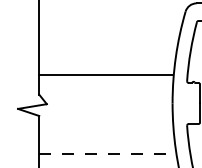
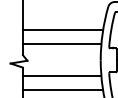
line: (107, 50) -> (62, 29), added
line: (105, 129) -> (61, 75), added
line: (108, 153) -> (63, 89), dashed -> solid

